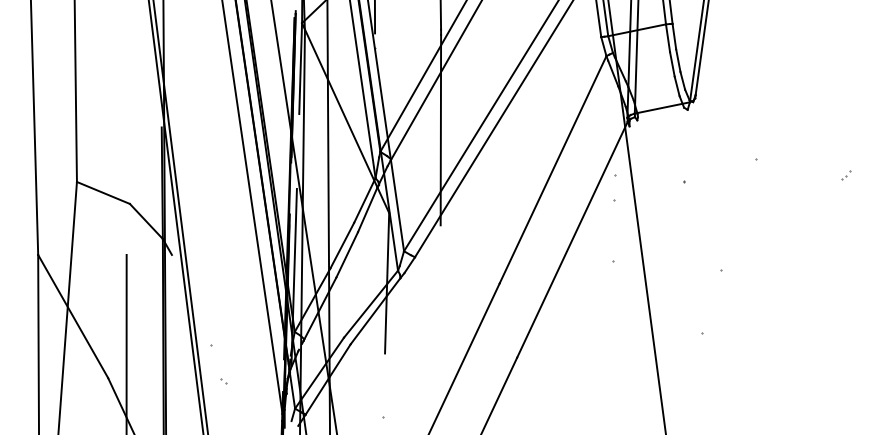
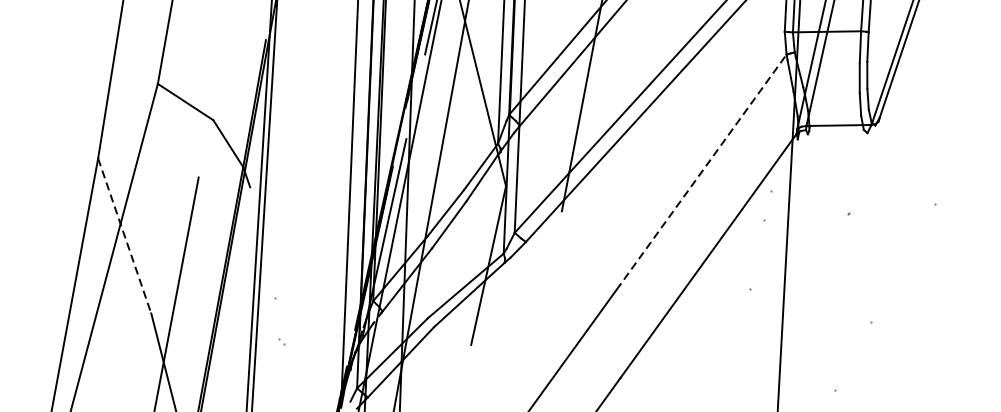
line: (553, 169) -> (702, 172), solid -> dashed
line: (73, 316) -> (125, 236), solid -> dashed

